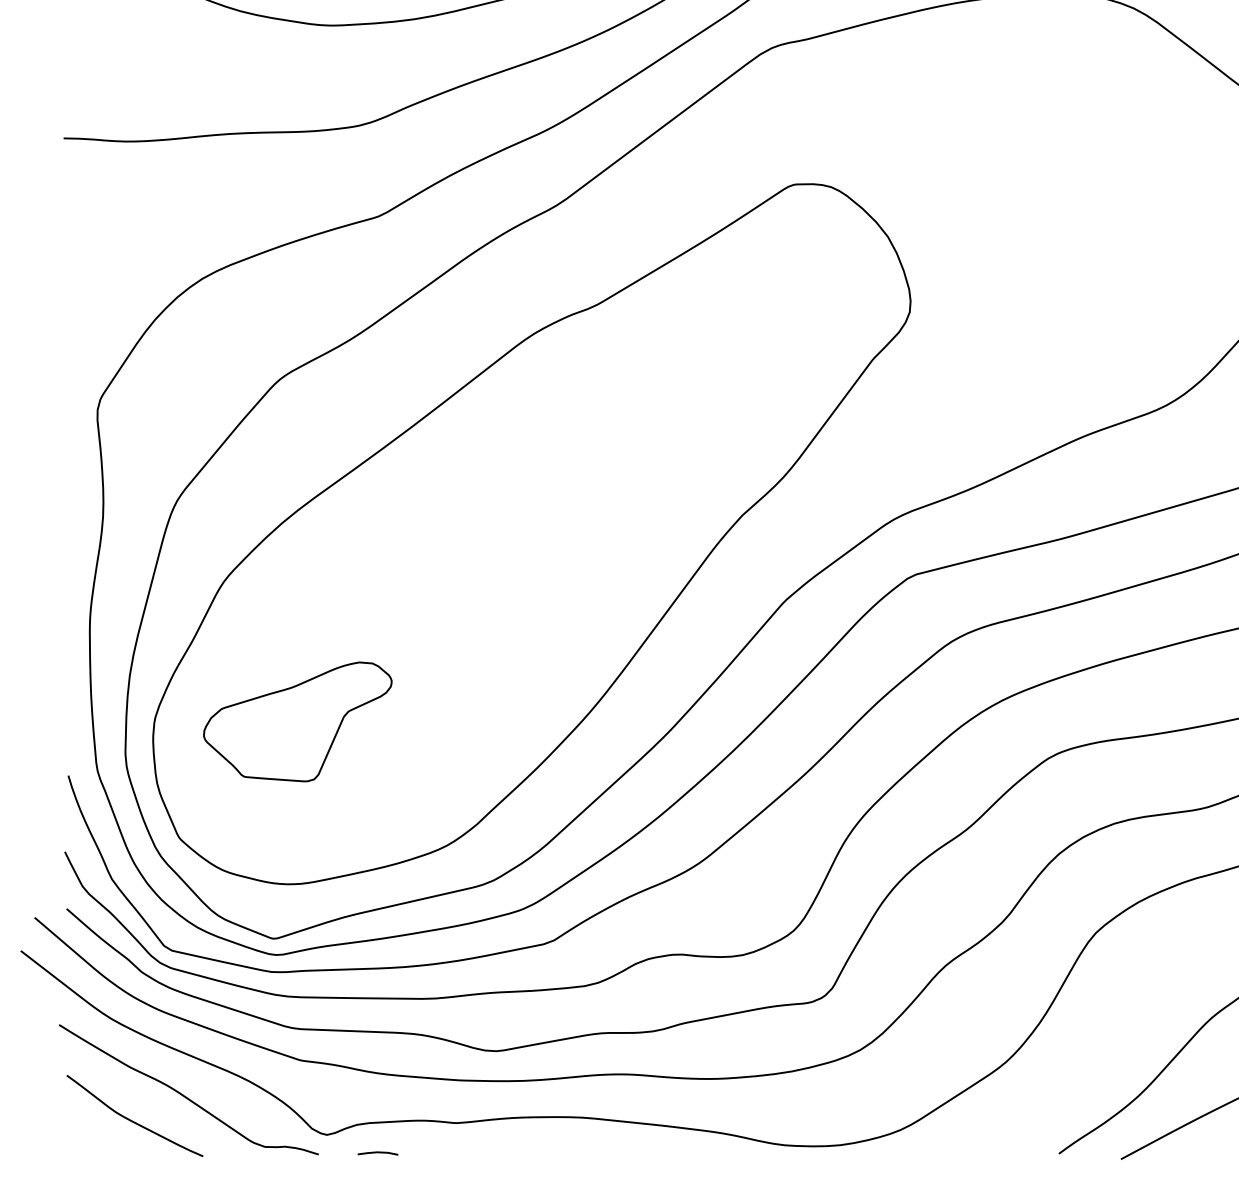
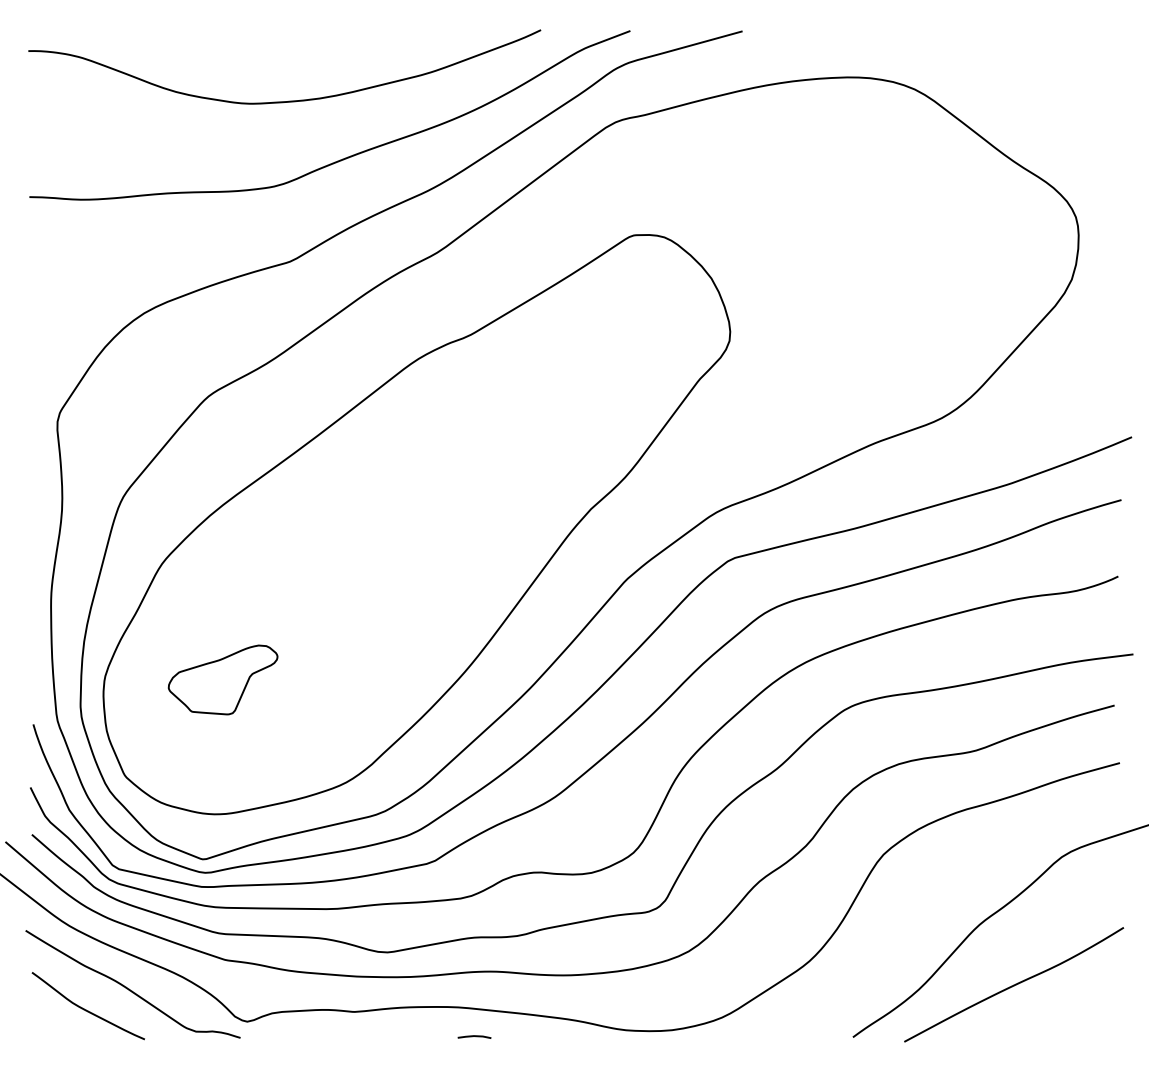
part: (296, 721) -> (222, 679), size x0.7
line: (377, 1152) -> (474, 1036), moved

